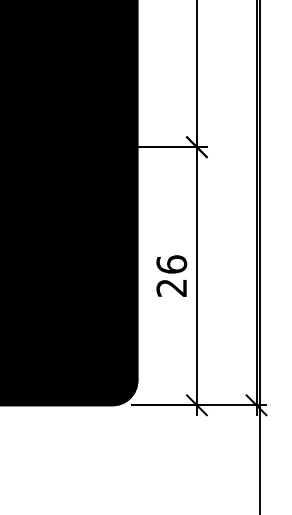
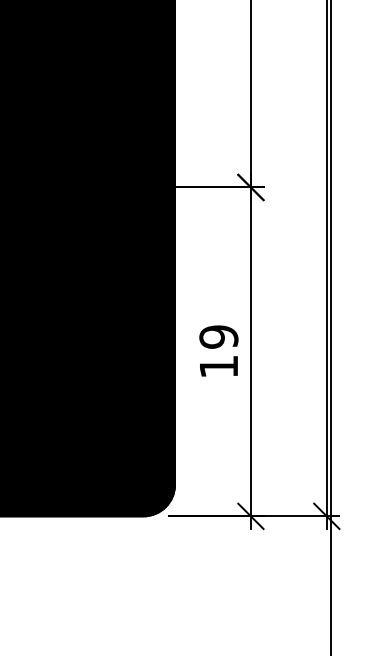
text: (171, 275) -> (218, 351), 26 -> 19

